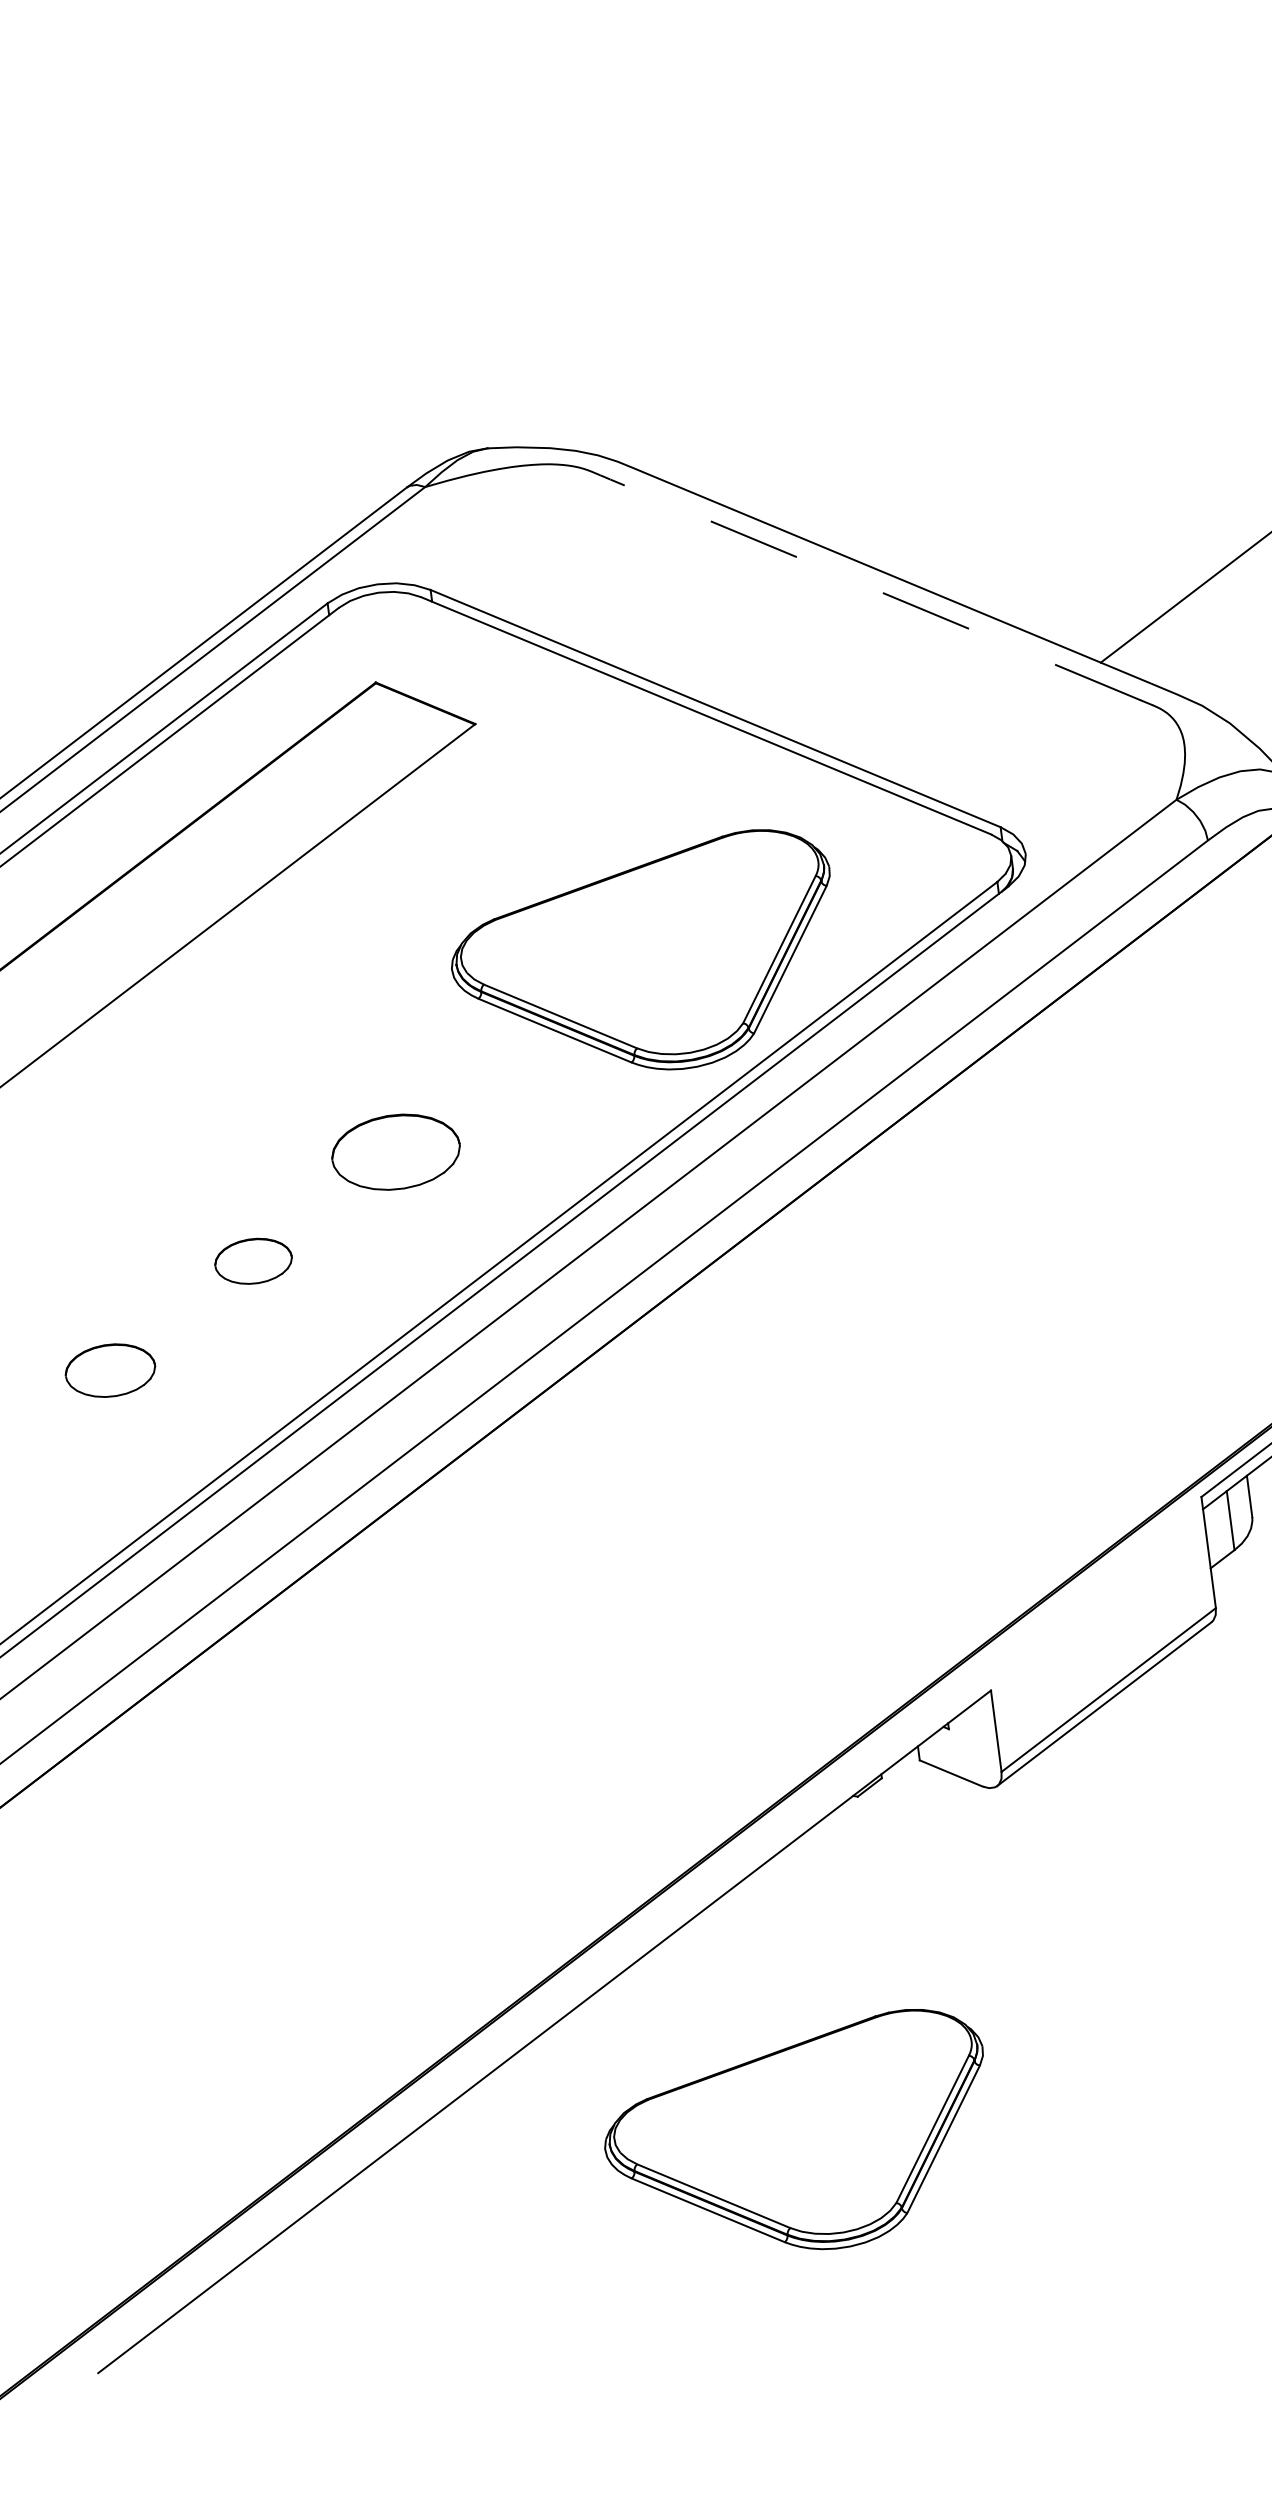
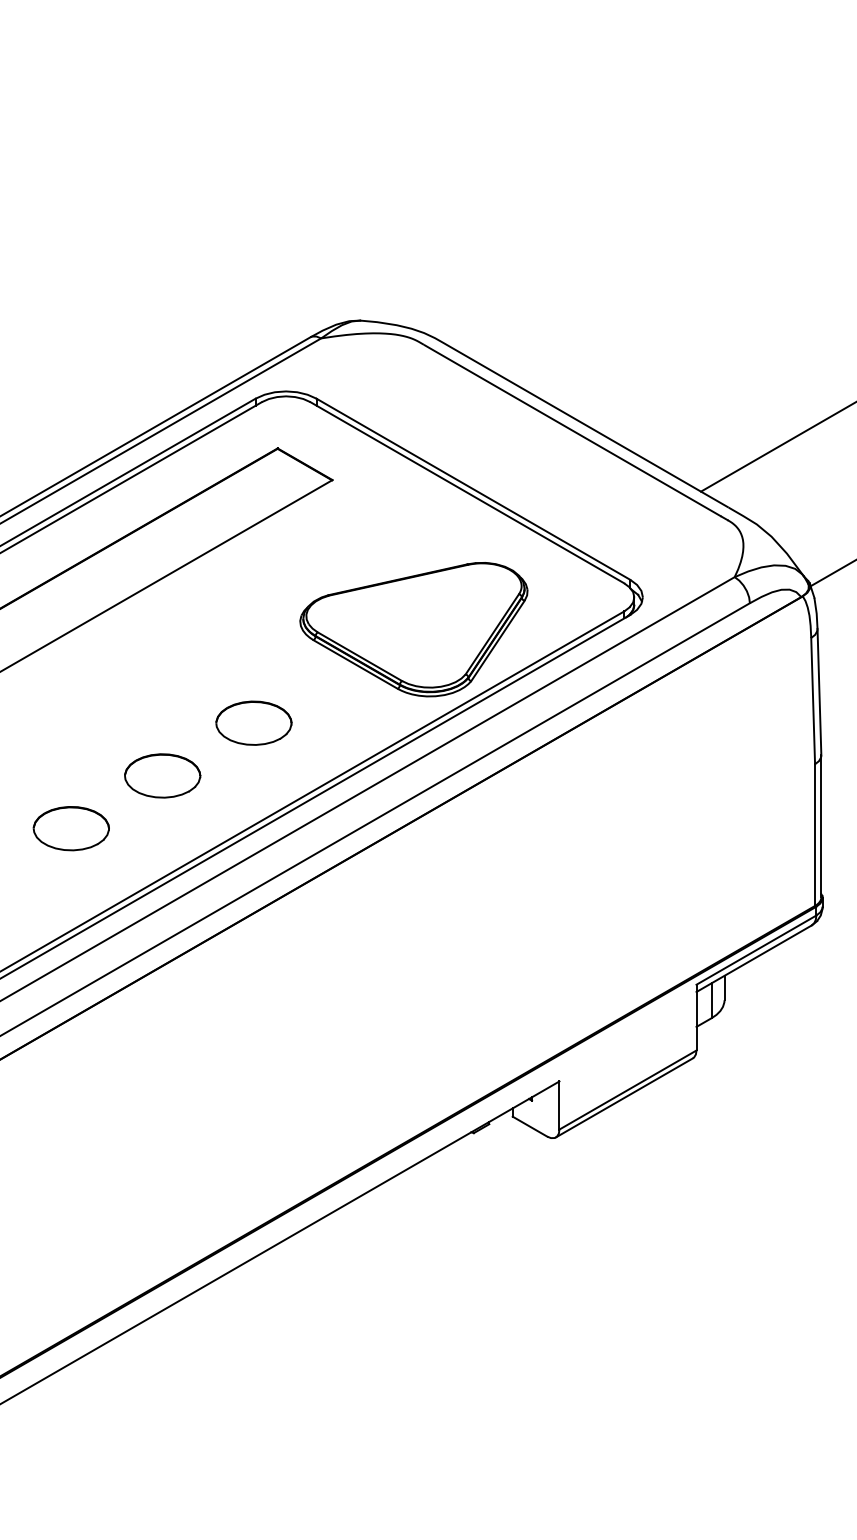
line: (870, 587) -> (572, 430), dashed -> solid
part: (252, 1260) -> (162, 775), size x1.67
part: (109, 1370) -> (70, 828), size x1.43
part: (798, 2138) -> (413, 1327), removed

